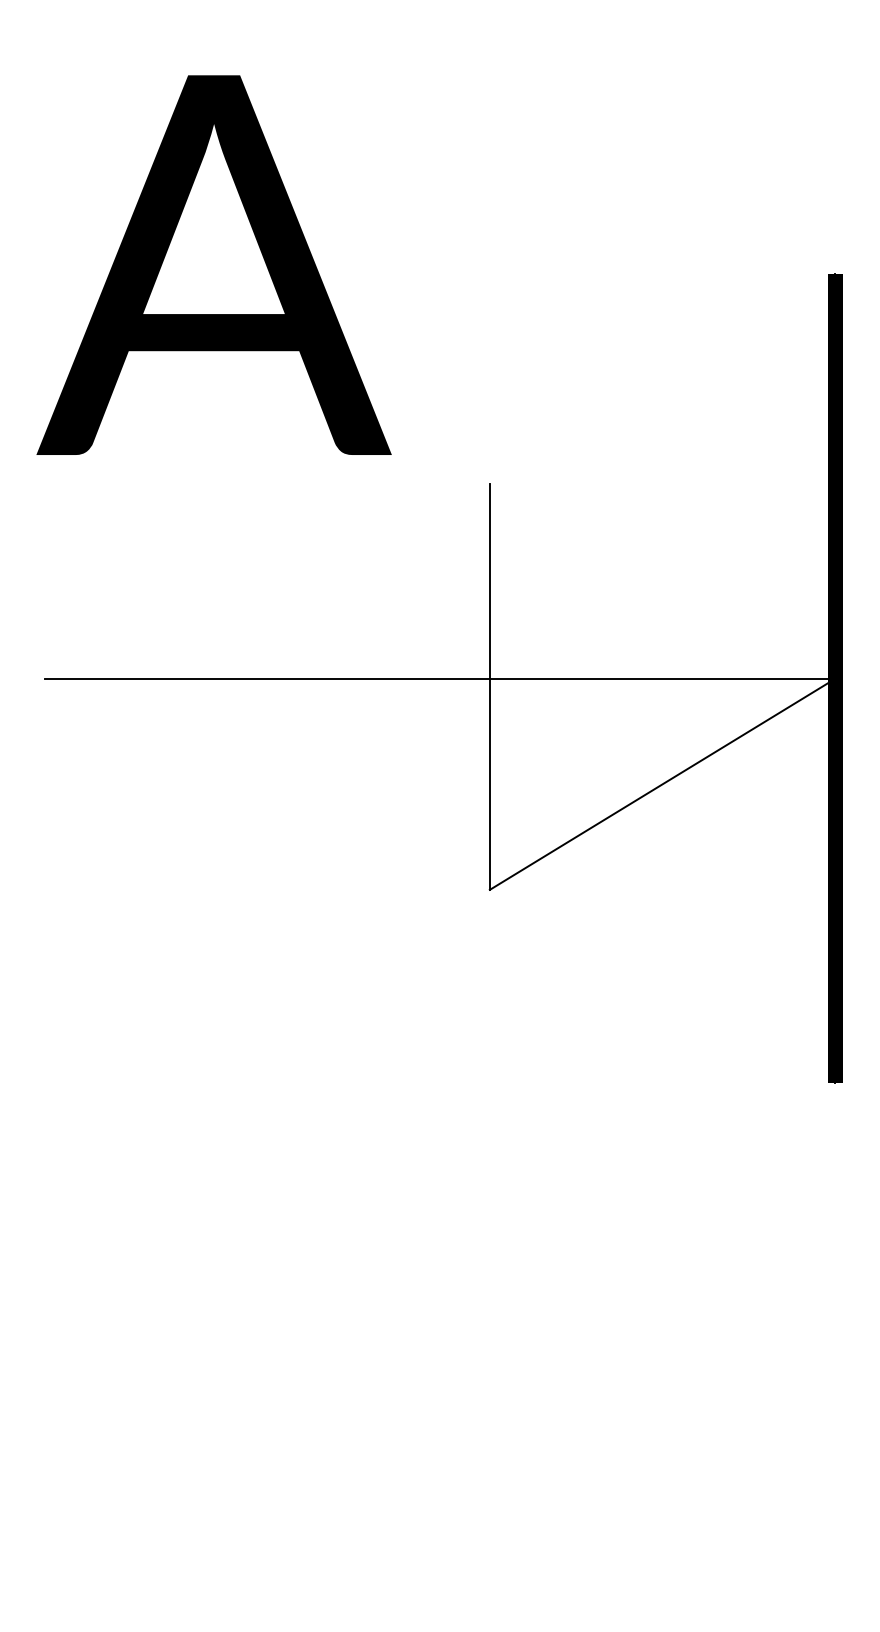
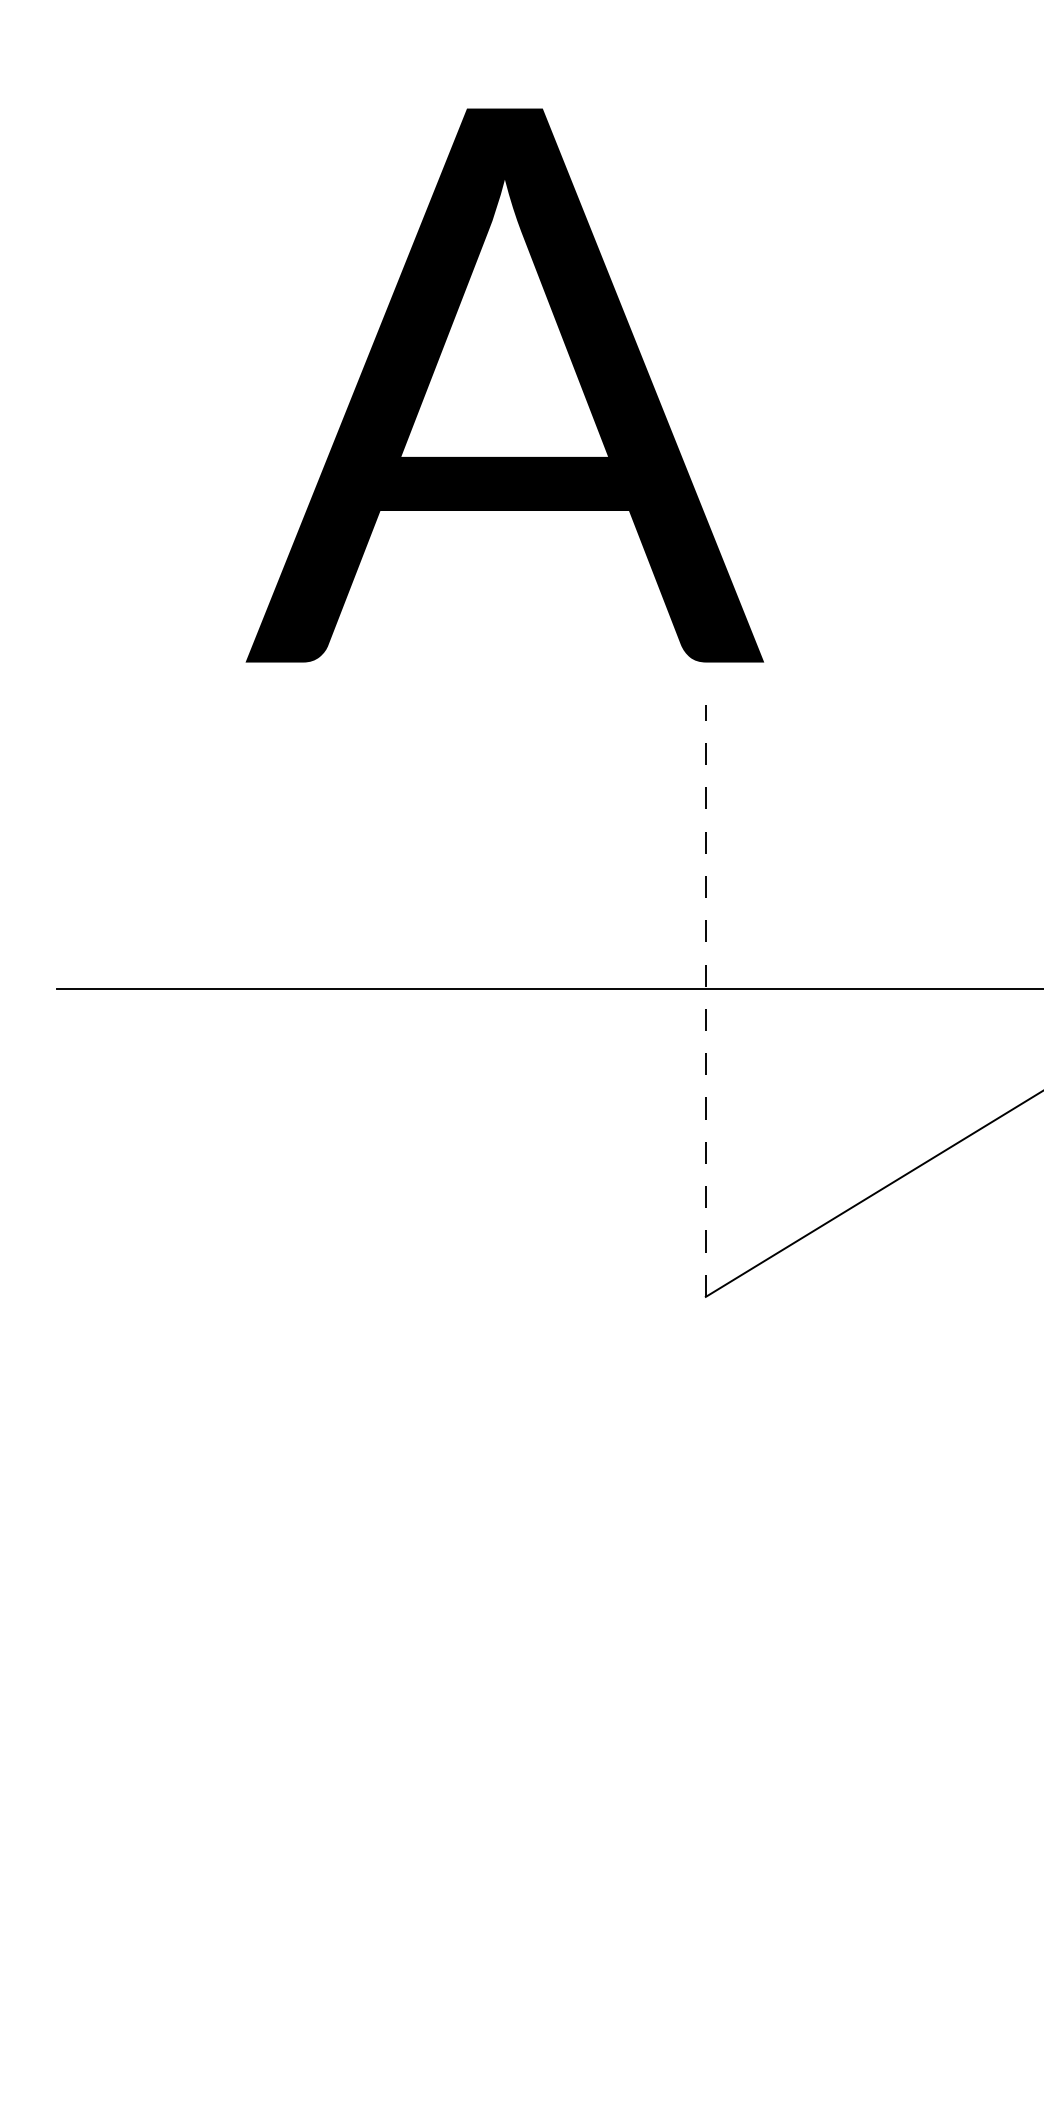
text: (213, 264) -> (503, 384), moved
line: (489, 687) -> (705, 1001), solid -> dashed

